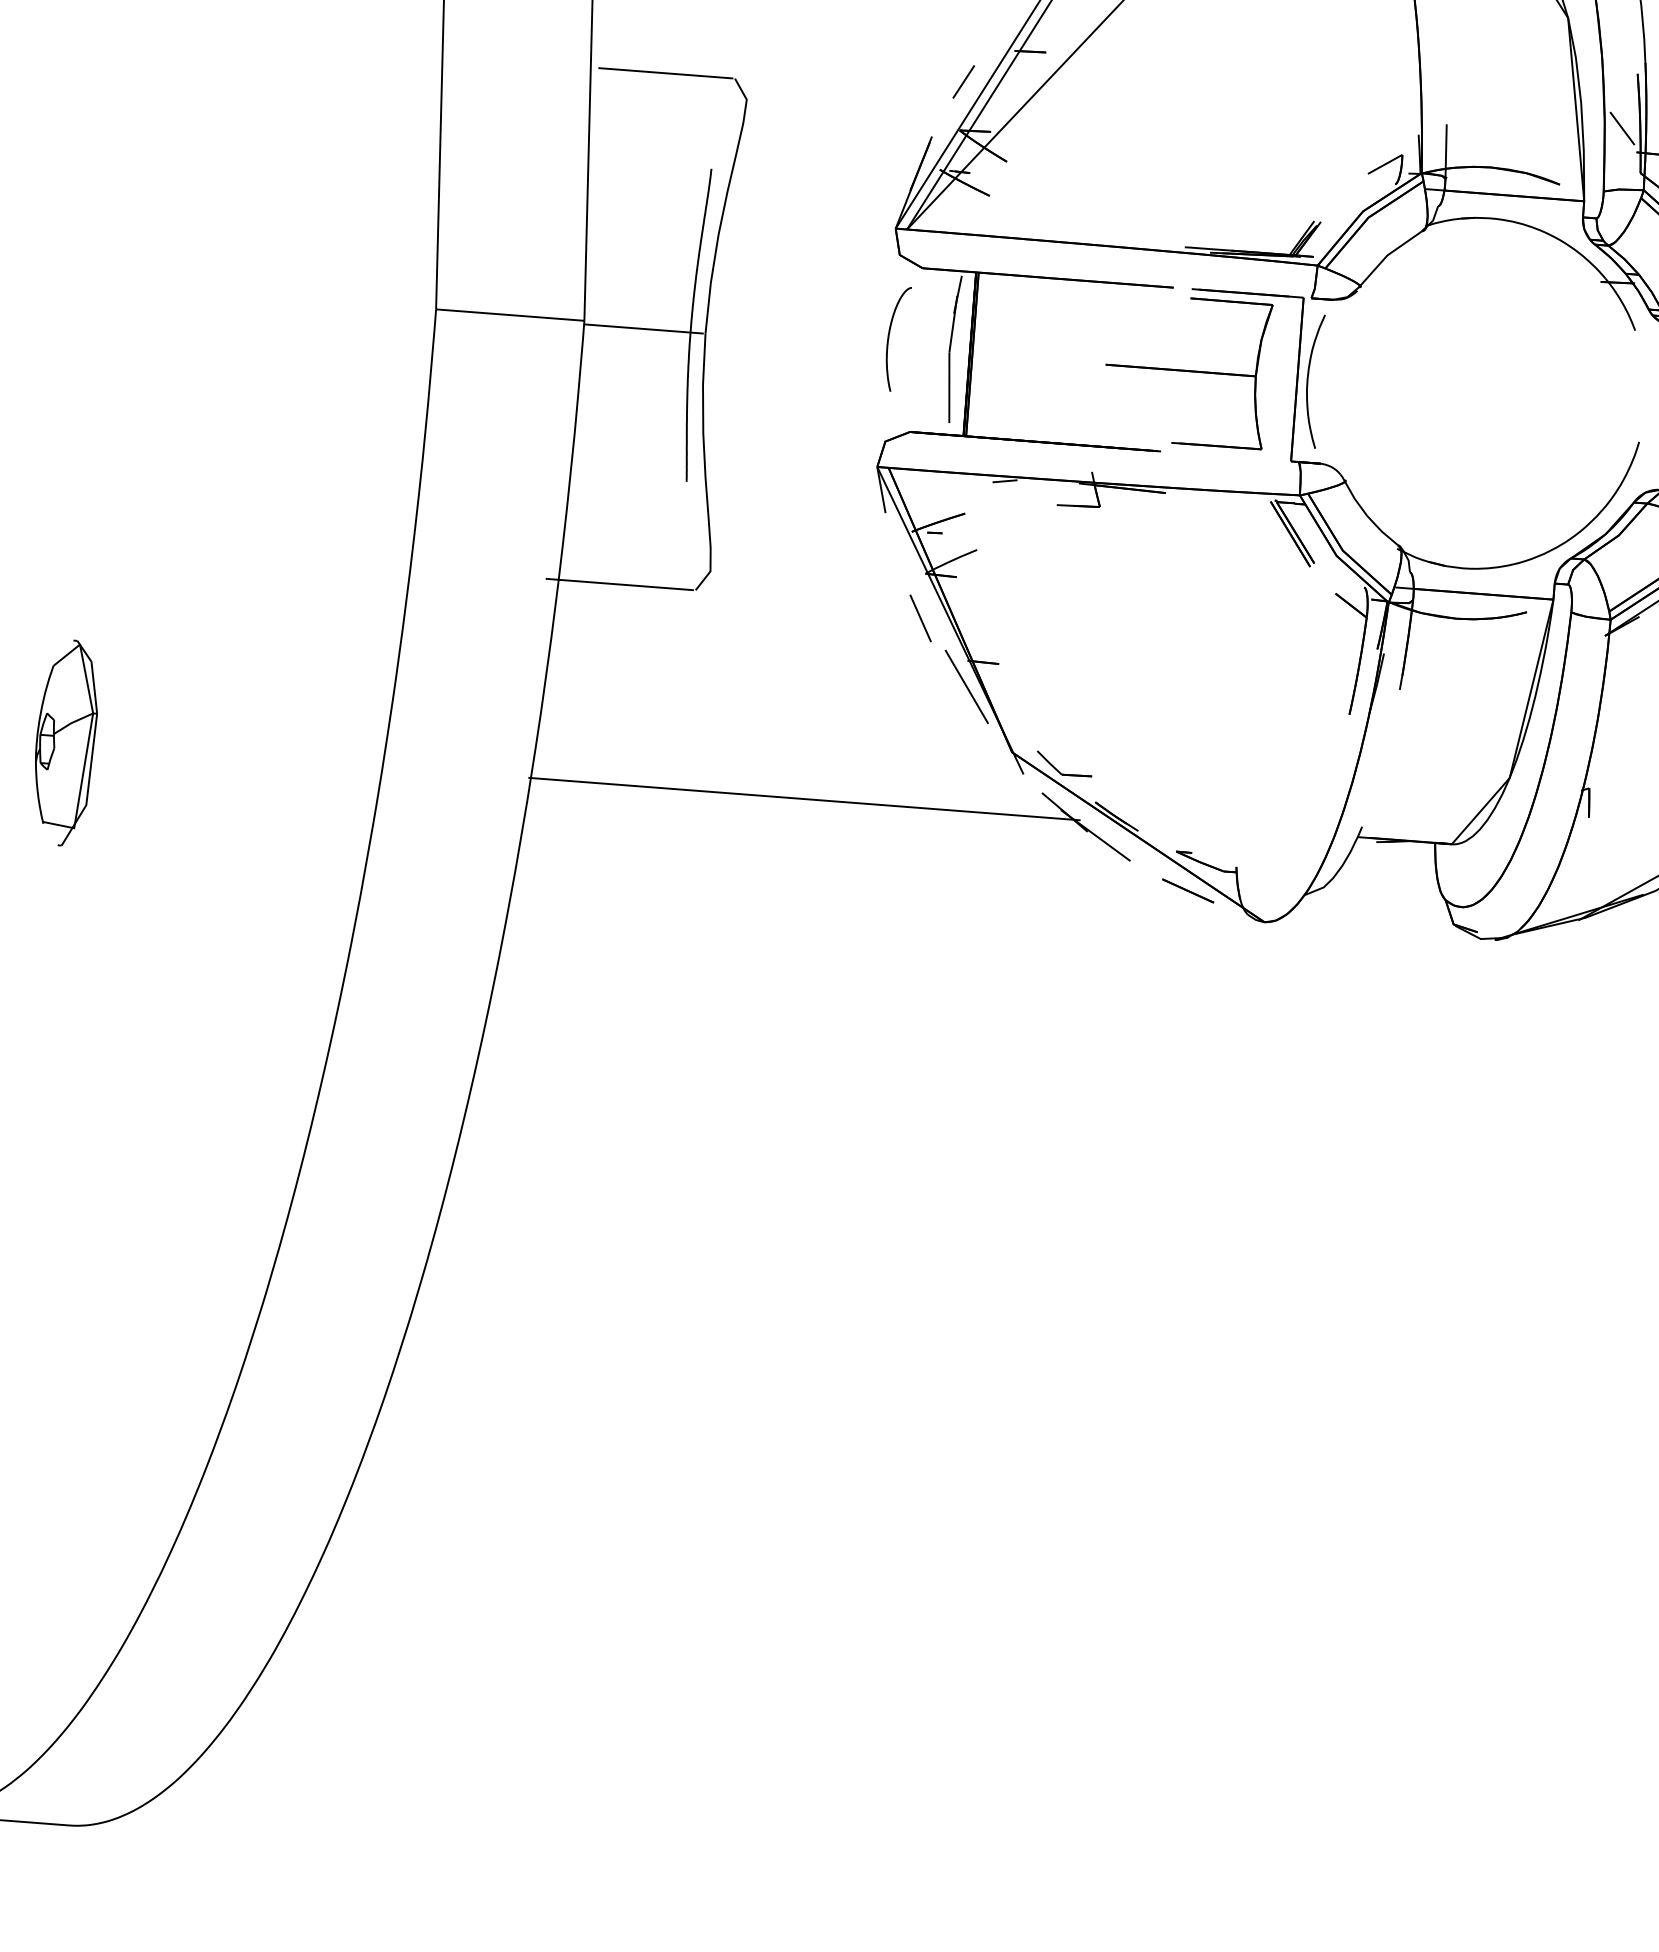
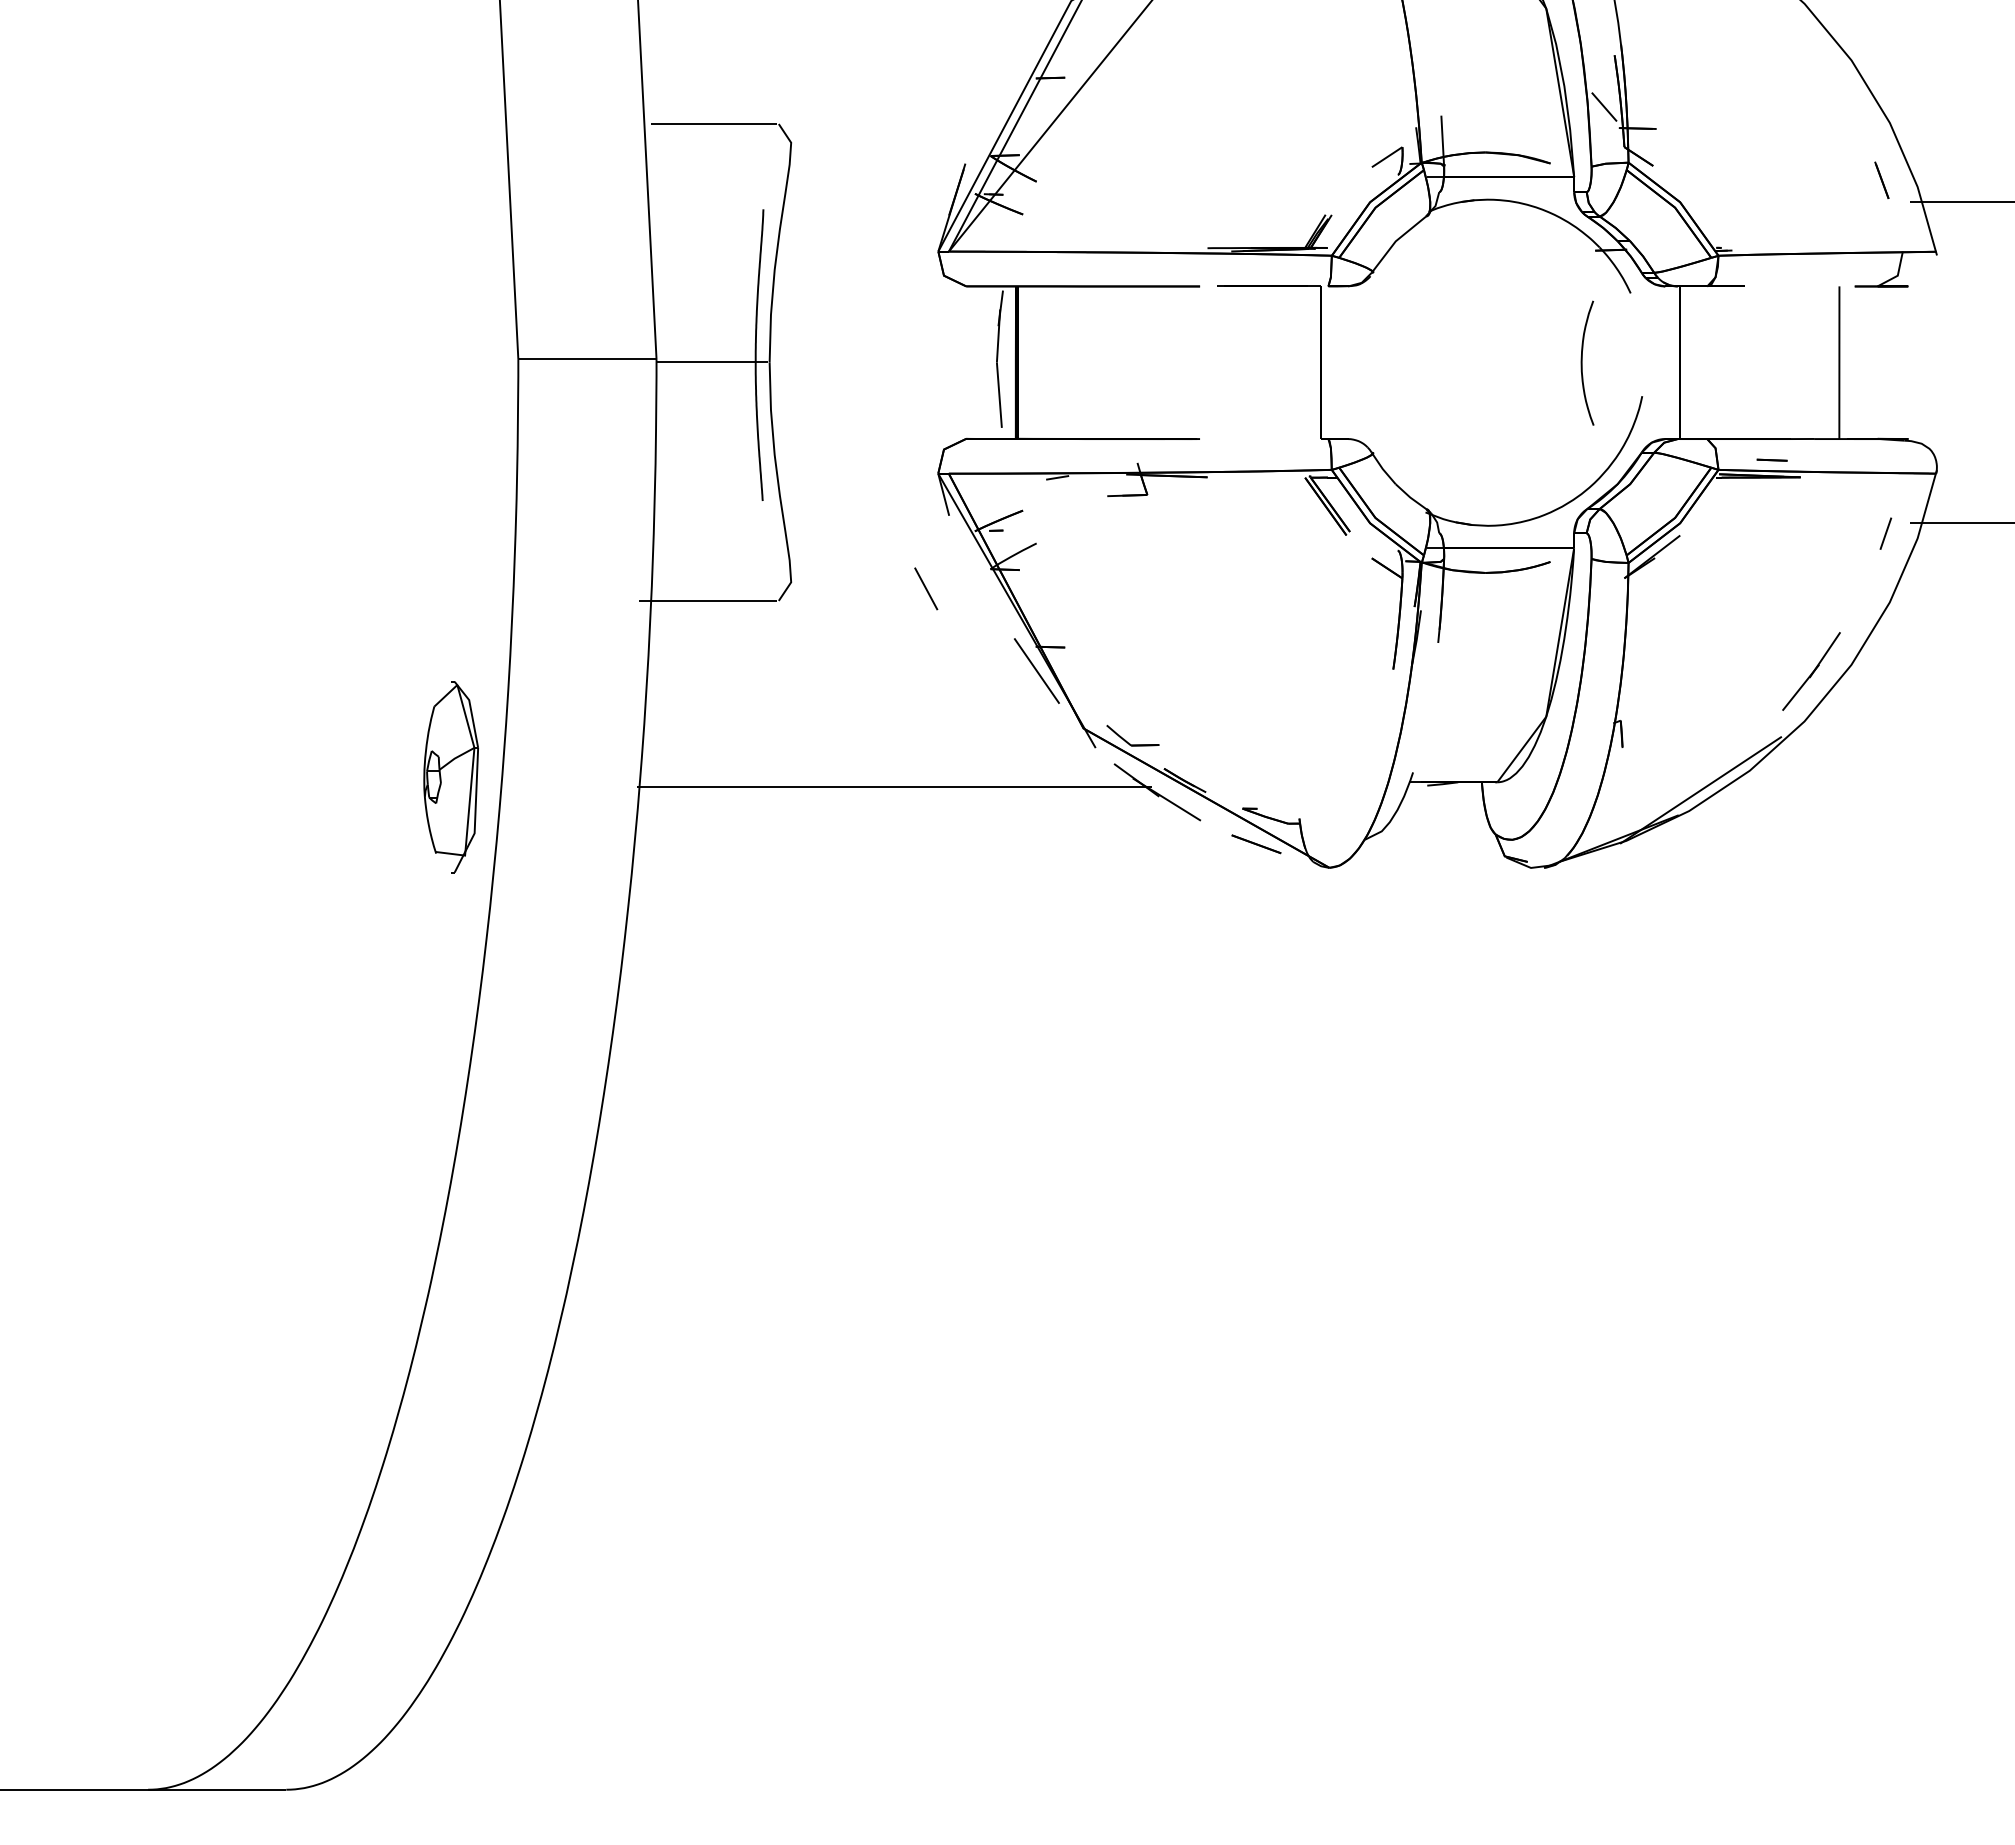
line: (963, 81) -> (990, 110), removed
curve: (889, 338) -> (940, 353), removed
part: (1186, 370) -> (1217, 362), removed
curve: (1308, 380) -> (1582, 362), moved
line: (920, 618) -> (926, 588), moved
part: (65, 743) -> (450, 777), moved

